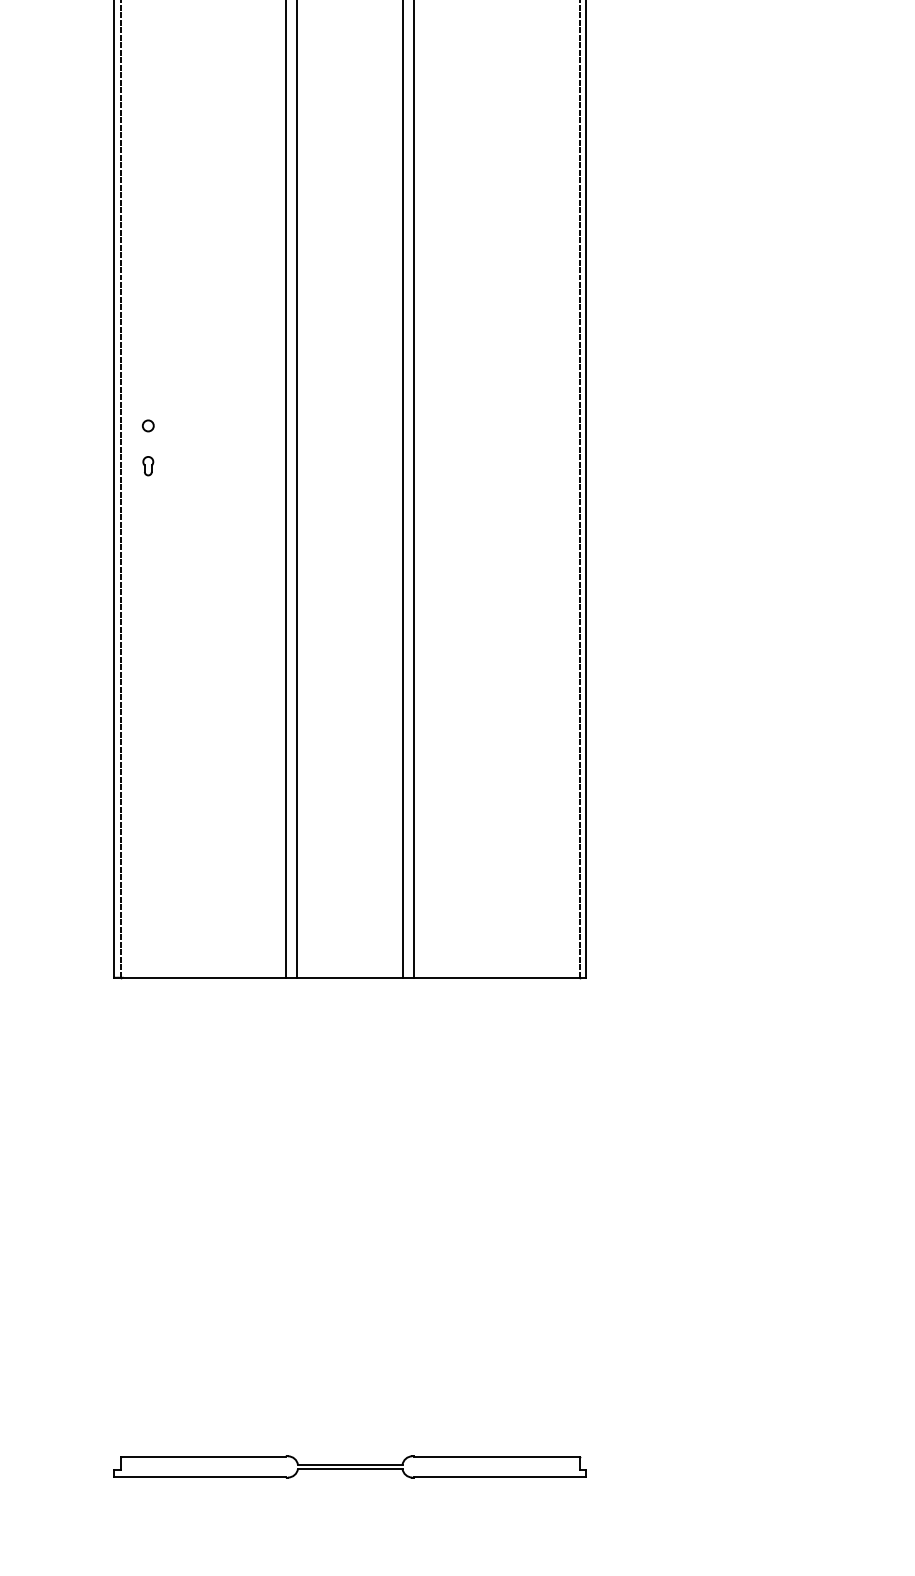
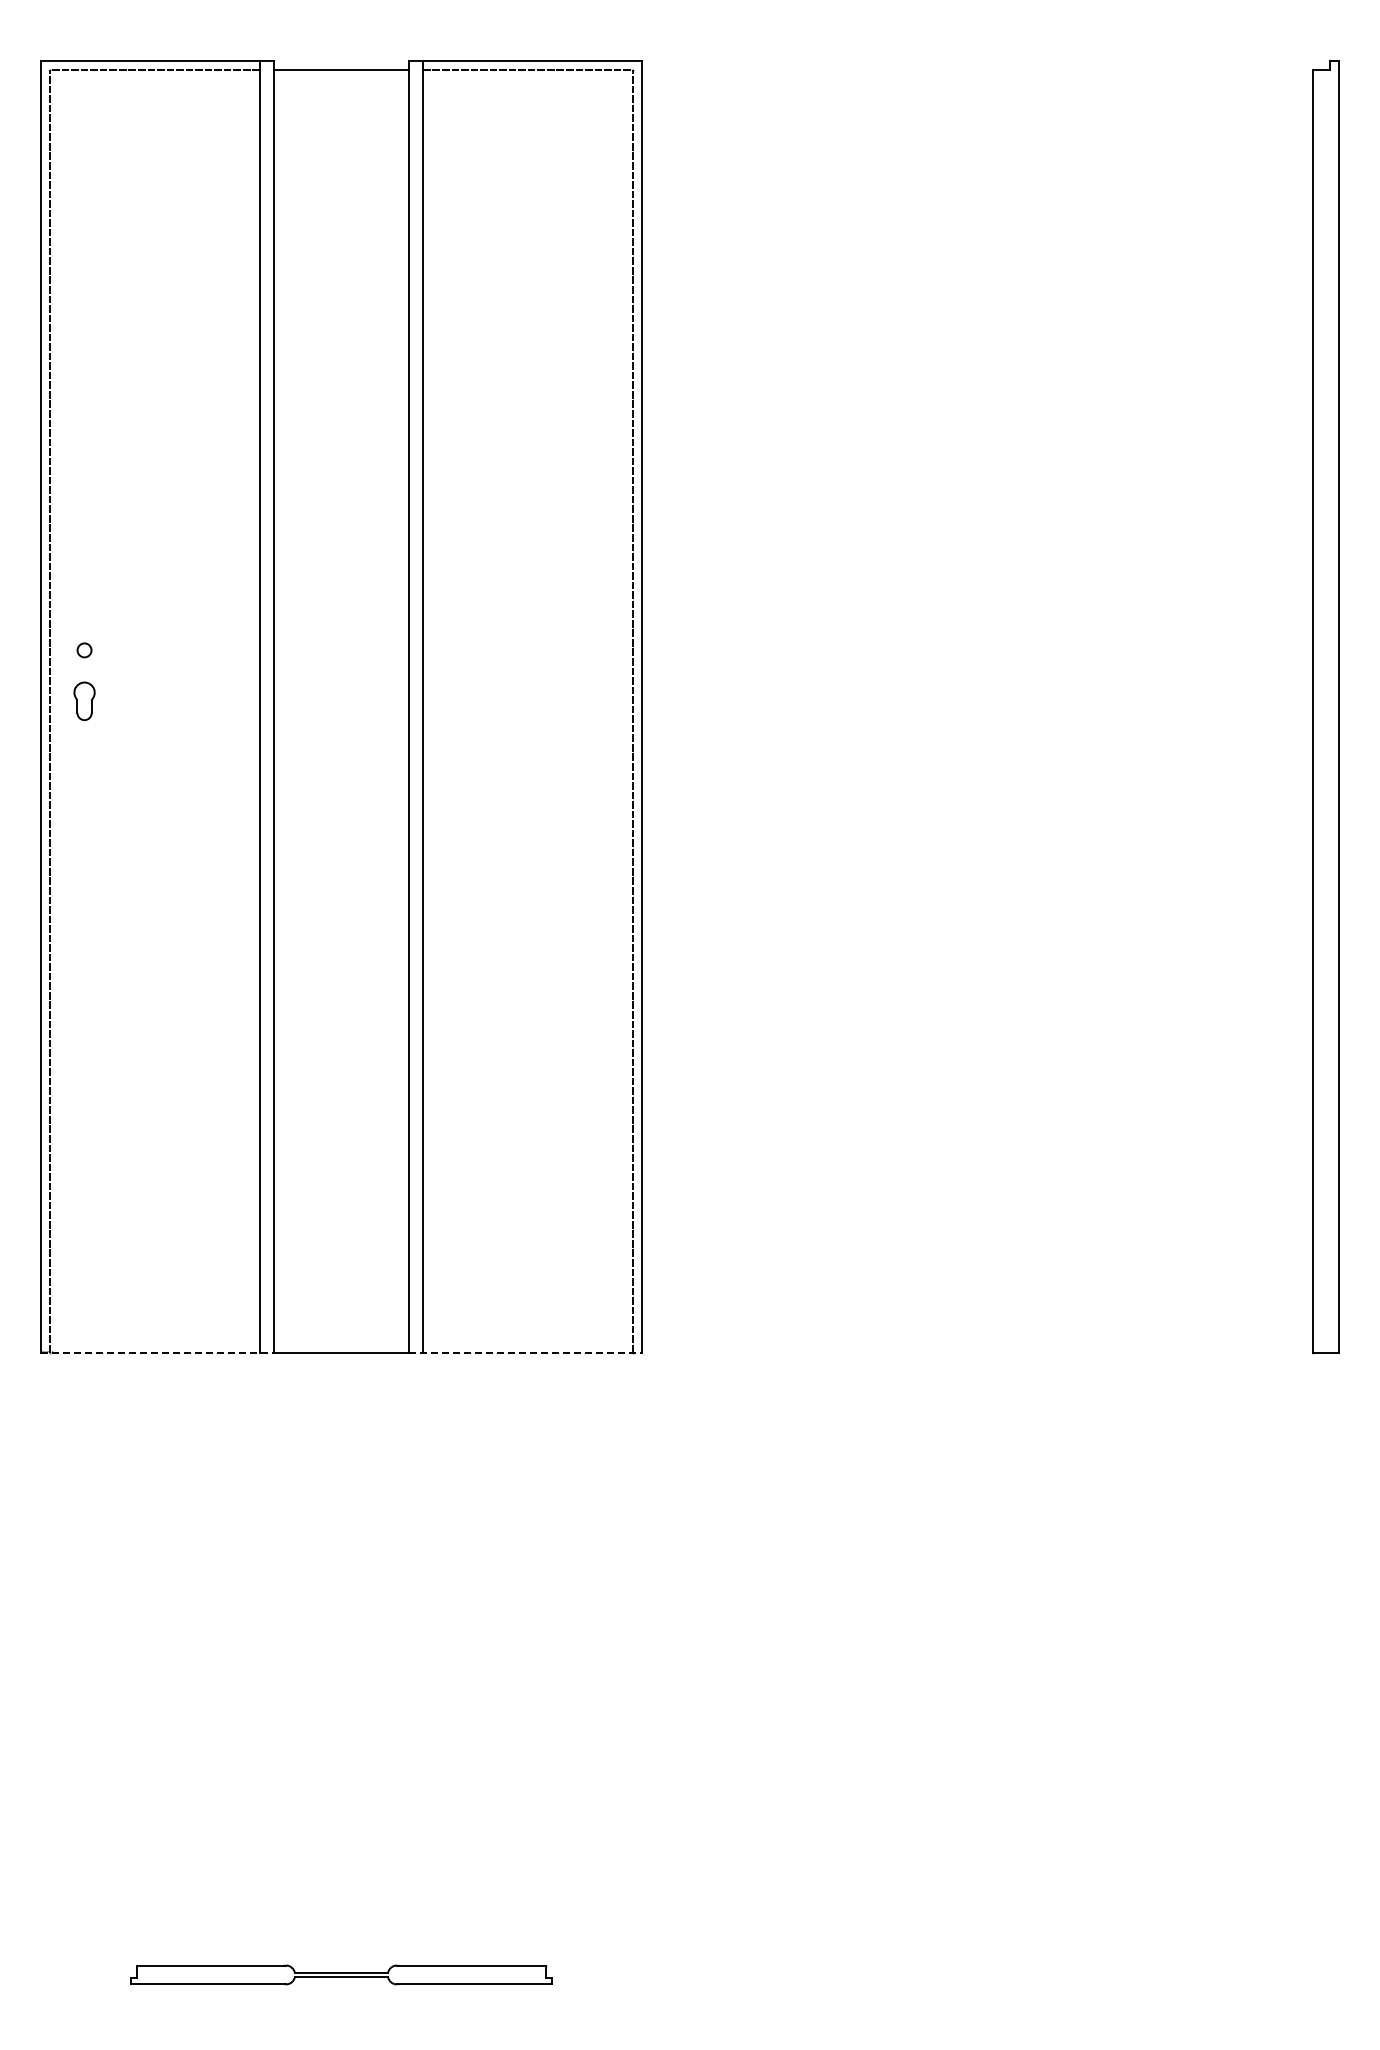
part: (148, 466) -> (84, 701), size x1.6
line: (206, 977) -> (158, 1352), solid -> dashed
line: (494, 977) -> (525, 1352), solid -> dashed
part: (350, 1466) -> (341, 1974), size x0.7

